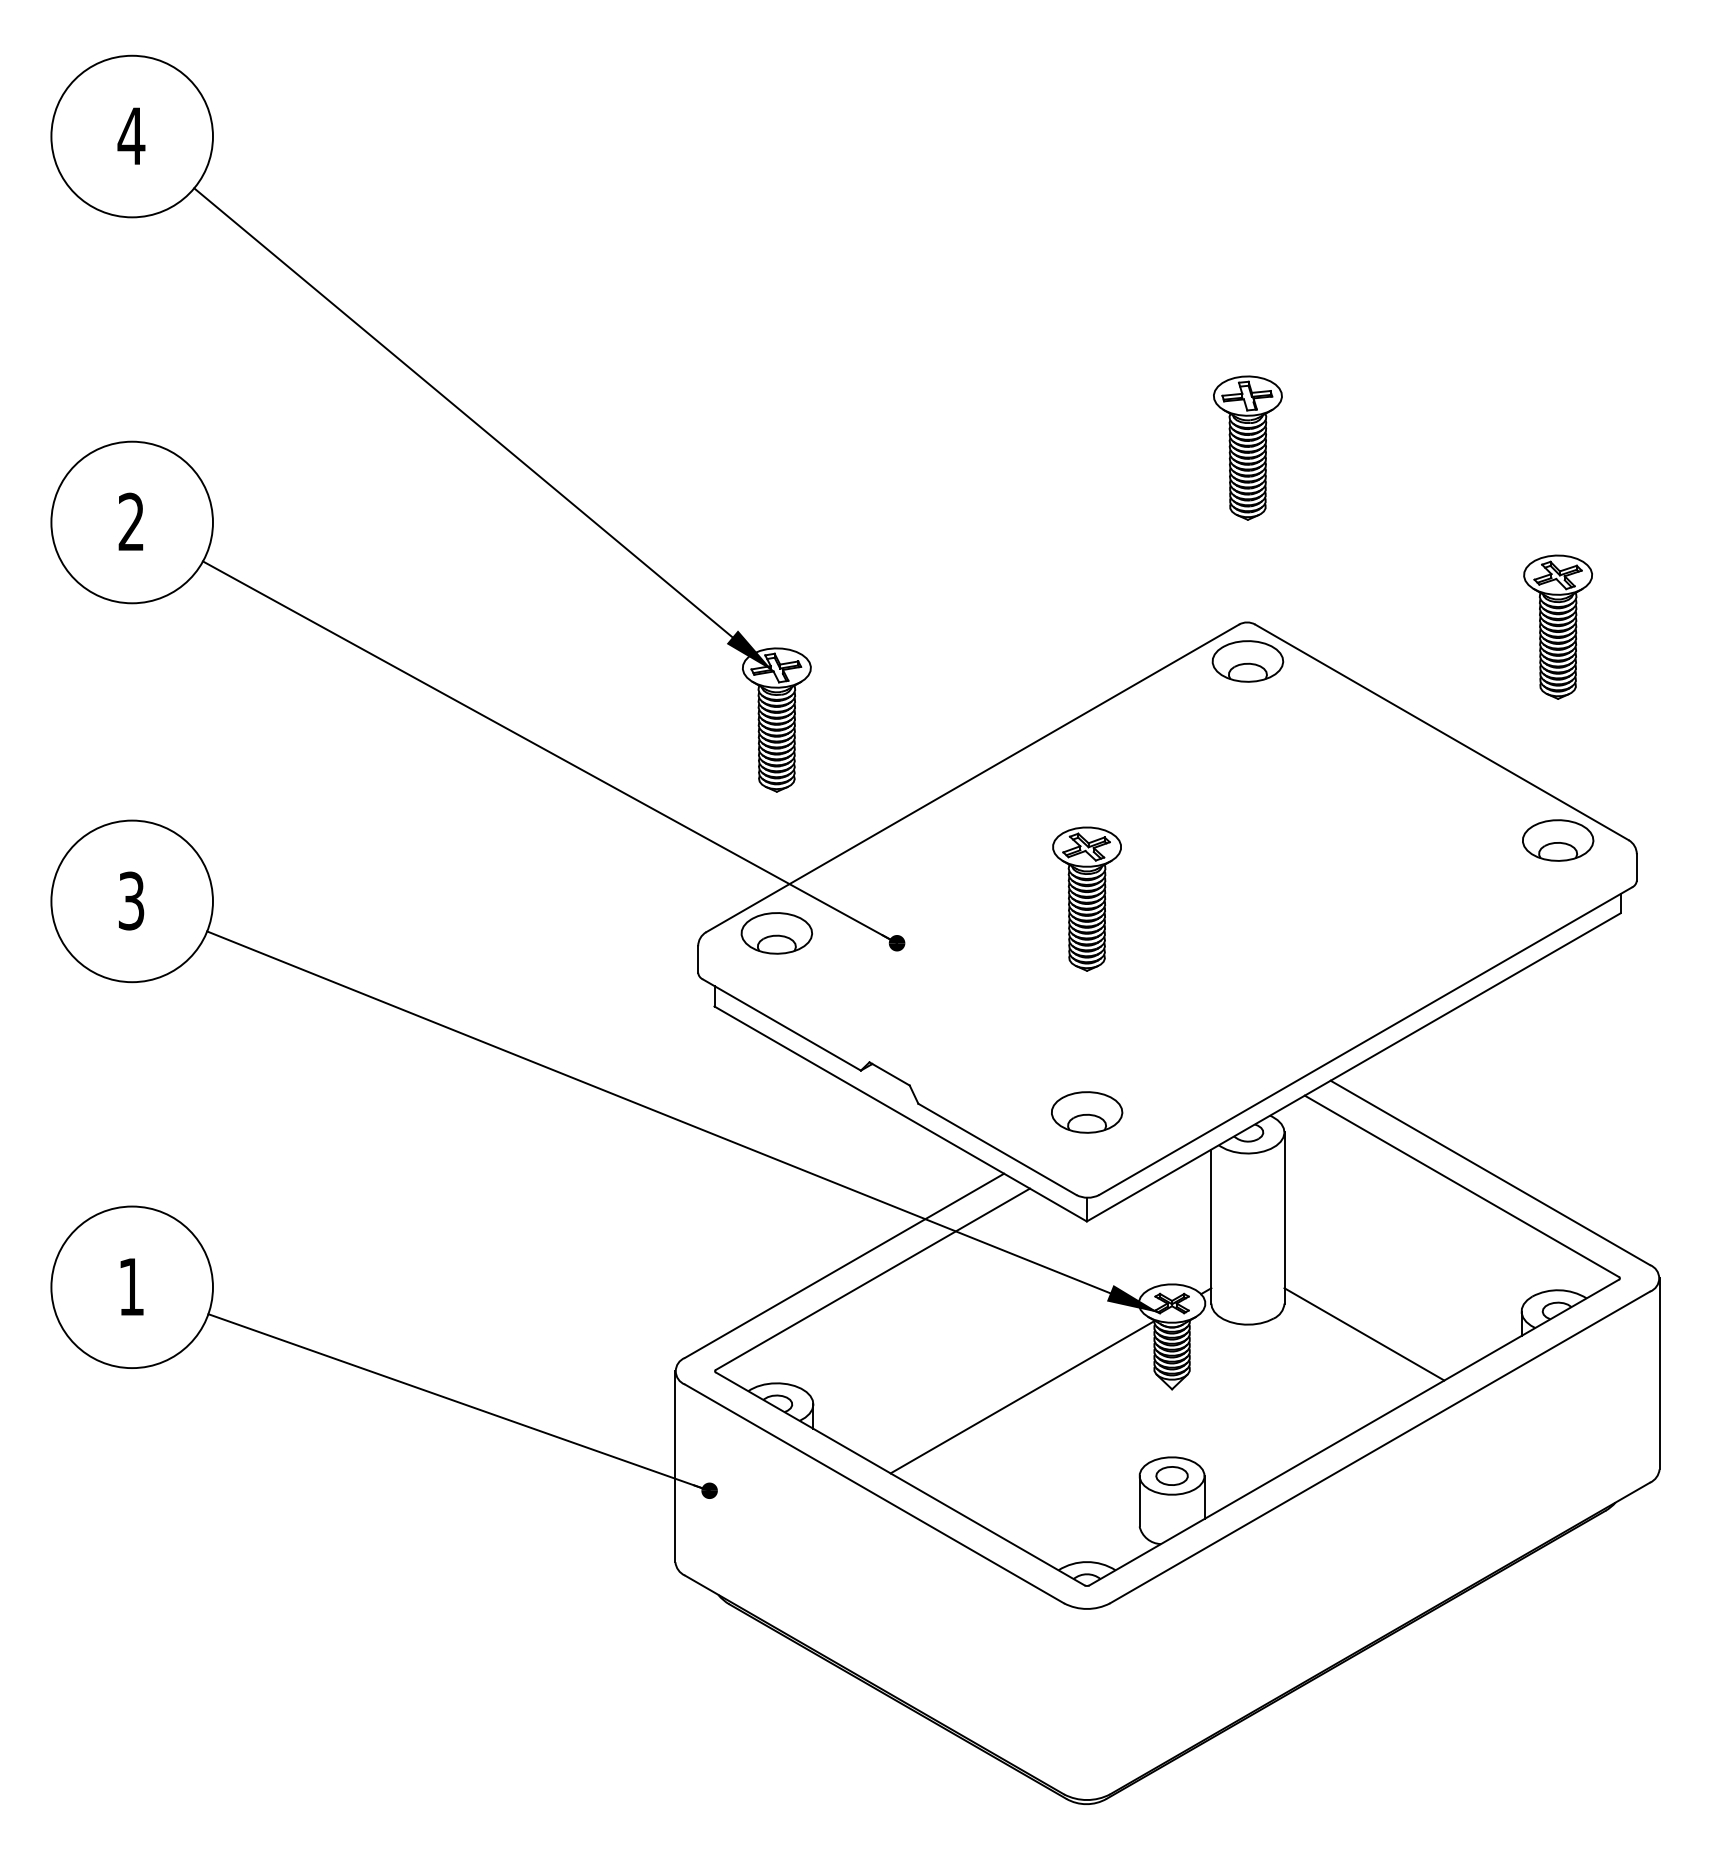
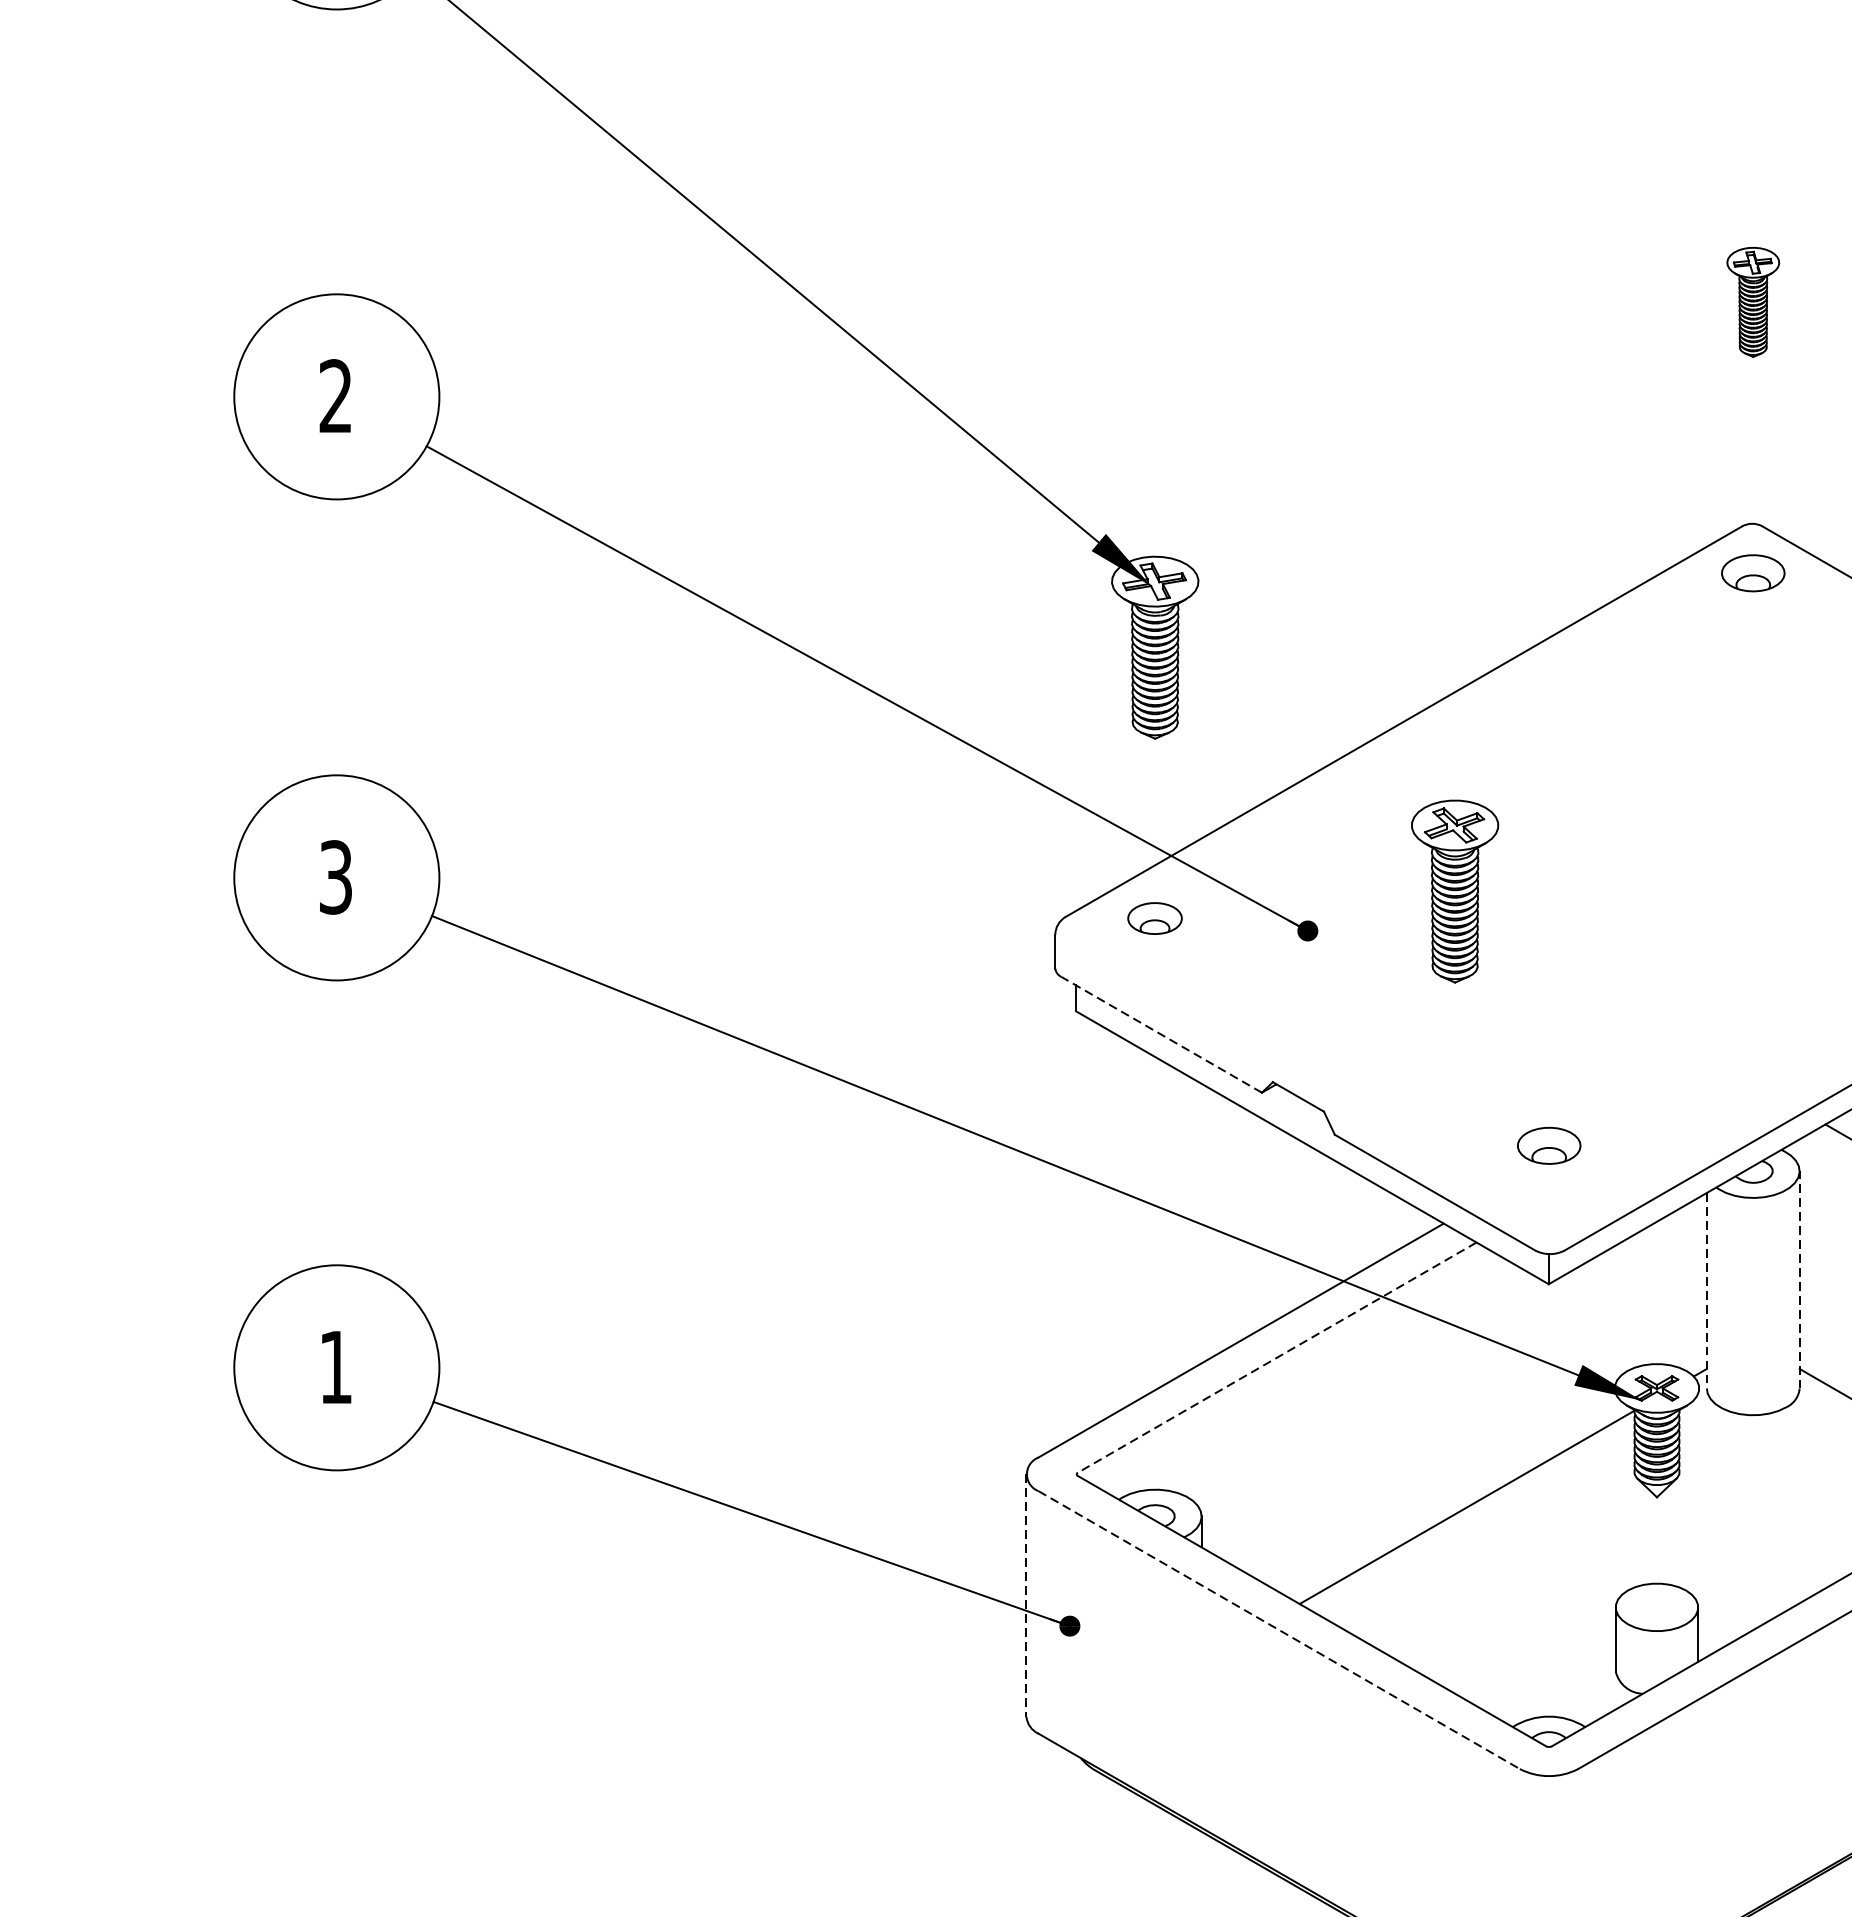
part: (1247, 447) -> (1752, 301), size x0.6
part: (1247, 661) -> (1752, 573), size x0.7
part: (1086, 898) -> (1454, 890), moved
part: (776, 933) -> (1154, 918), size x0.6
line: (781, 1024) -> (1161, 1034), solid -> dashed
part: (1087, 1112) -> (1549, 1145), size x0.7
line: (1284, 1218) -> (1799, 1280), solid -> dashed
line: (1211, 1227) -> (1707, 1291), solid -> dashed
line: (872, 1279) -> (1276, 1357), solid -> dashed
line: (675, 1466) -> (1026, 1595), solid -> dashed
part: (1171, 1475) -> (1656, 1606), removed
line: (874, 1493) -> (1279, 1629), solid -> dashed

